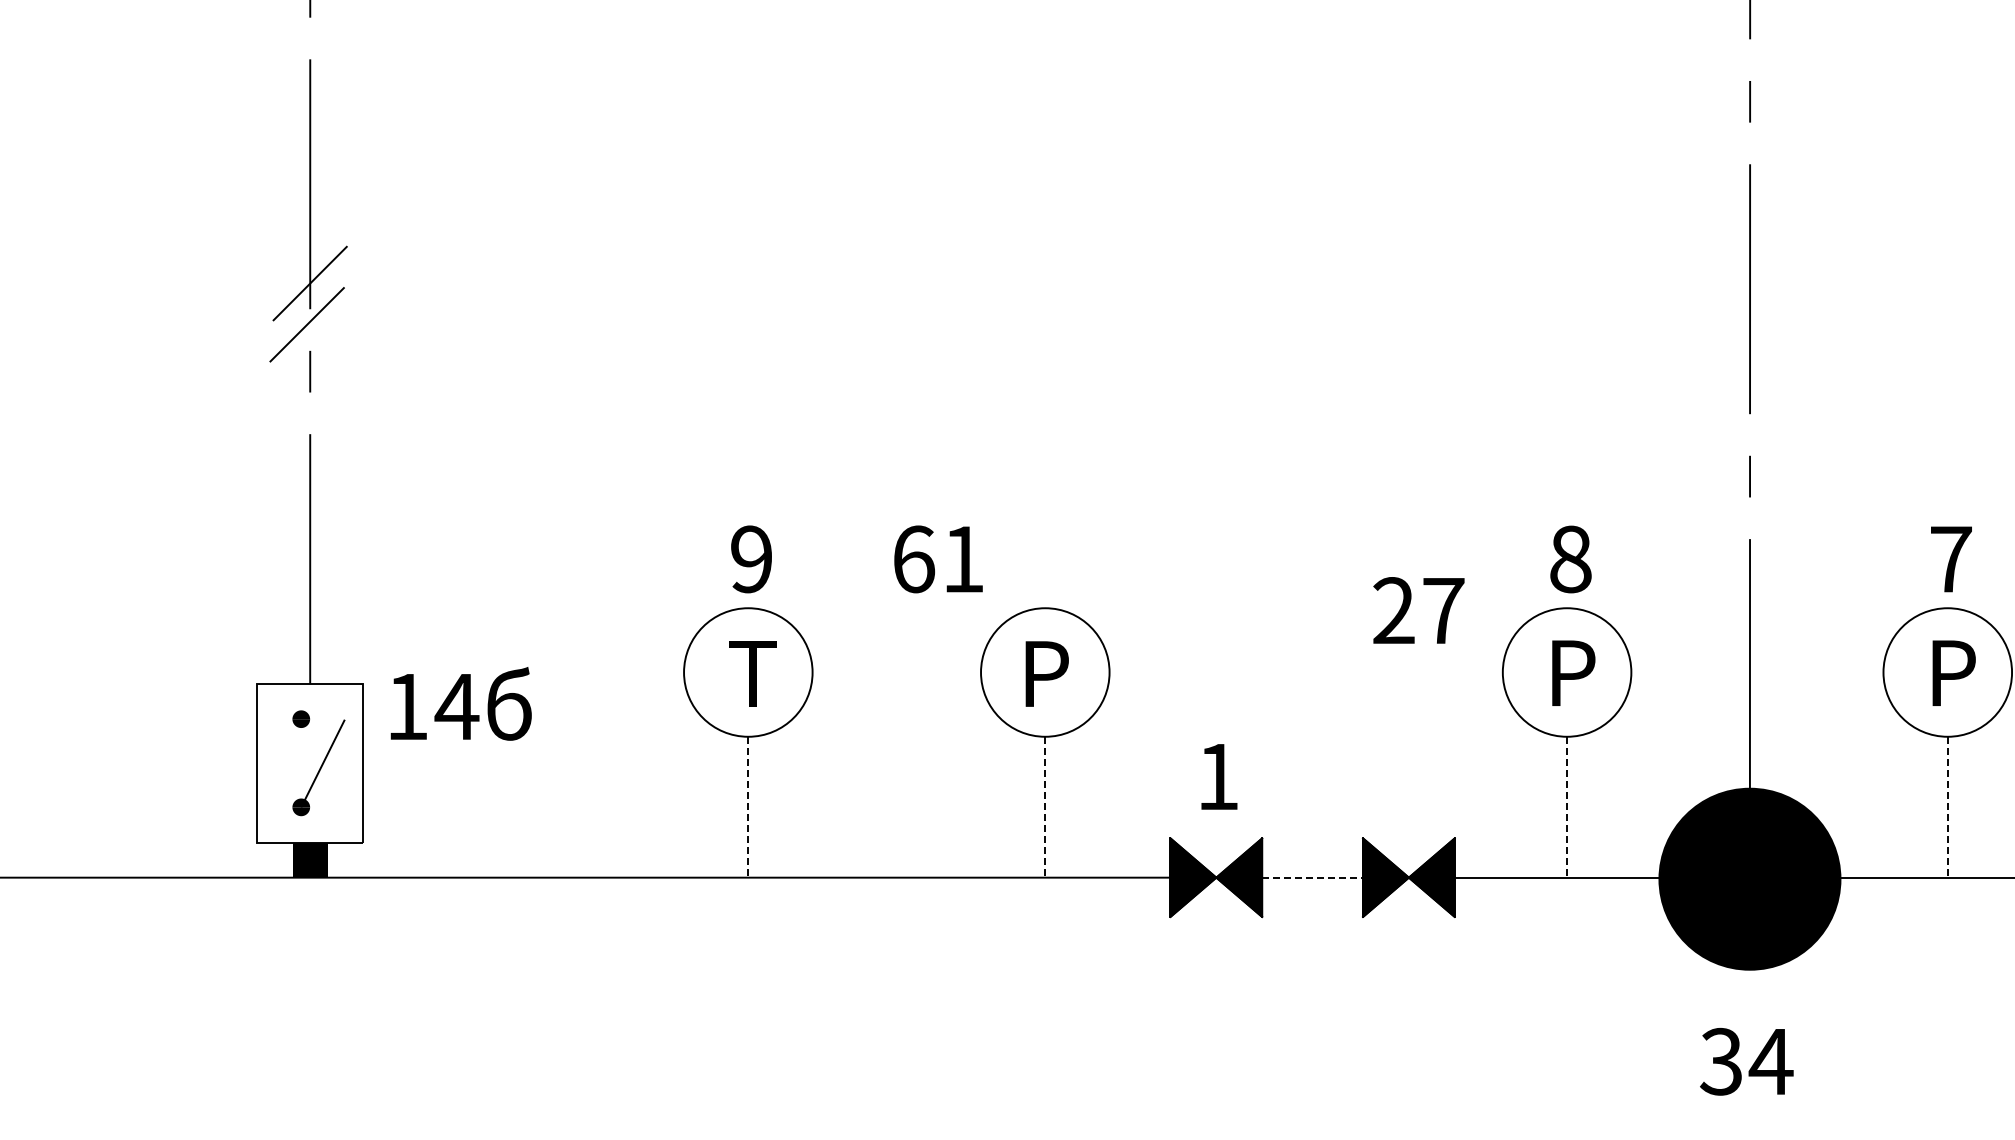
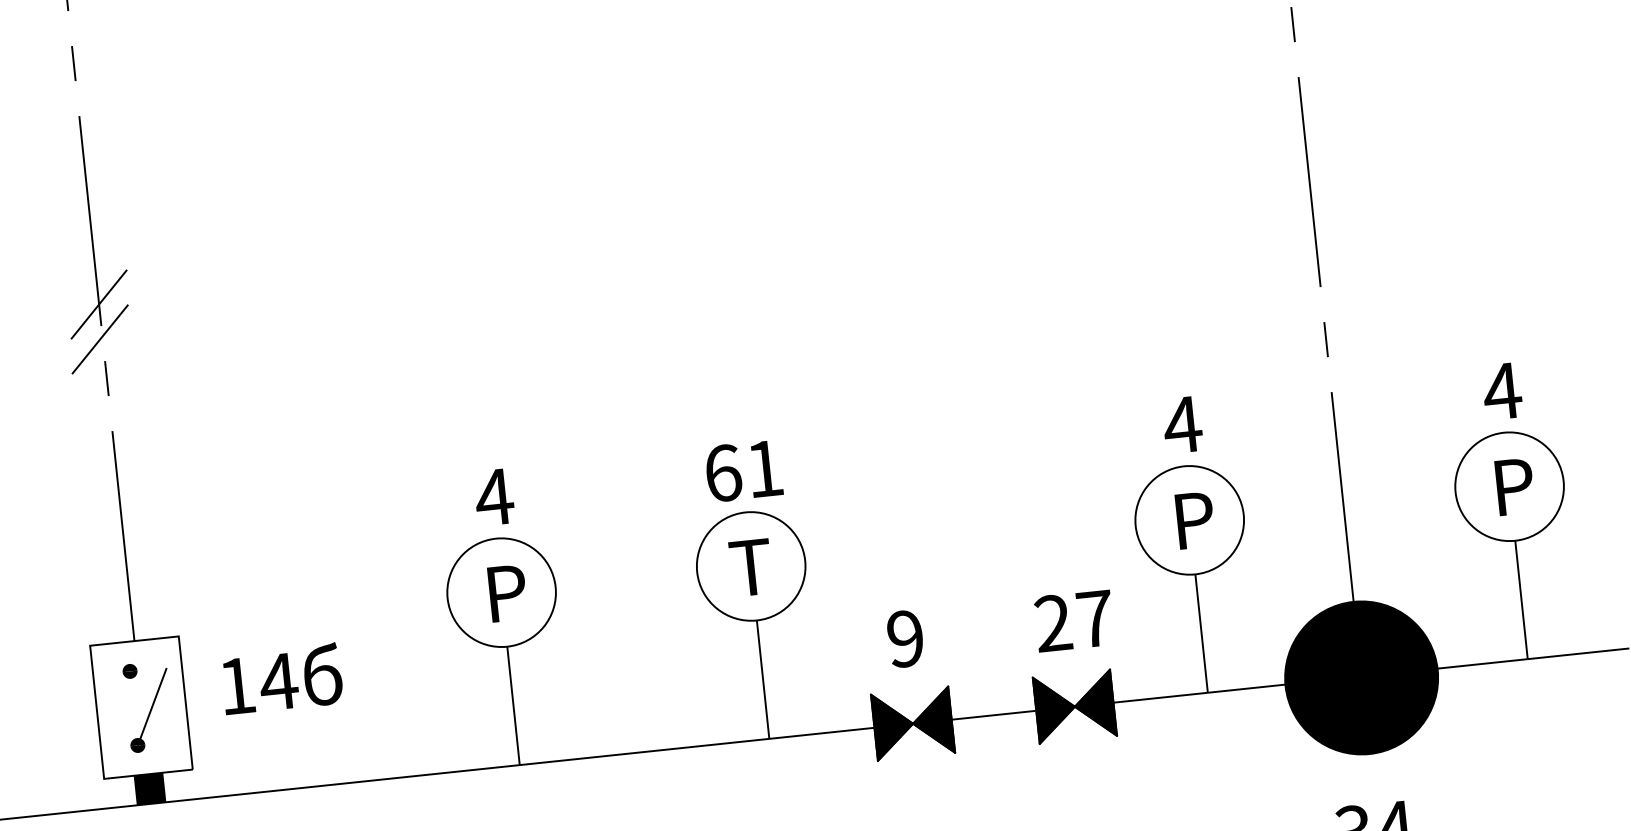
text: (751, 559) -> (494, 497), 9 -> 4
text: (938, 559) -> (743, 471), moved
text: (1570, 559) -> (1182, 425), 8 -> 4
text: (1950, 559) -> (1501, 391), 7 -> 4
text: (1418, 610) -> (1074, 620), moved
text: (753, 673) -> (506, 593), Т -> P
text: (1044, 673) -> (750, 567), P -> Т
text: (460, 703) -> (281, 678), moved
text: (1217, 776) -> (905, 638), 1 -> 9
line: (748, 807) -> (513, 706), dashed -> solid
line: (1045, 807) -> (763, 679), dashed -> solid
line: (1567, 807) -> (1201, 633), dashed -> solid
line: (1947, 807) -> (1521, 600), dashed -> solid
line: (1312, 877) -> (993, 715), dashed -> solid

